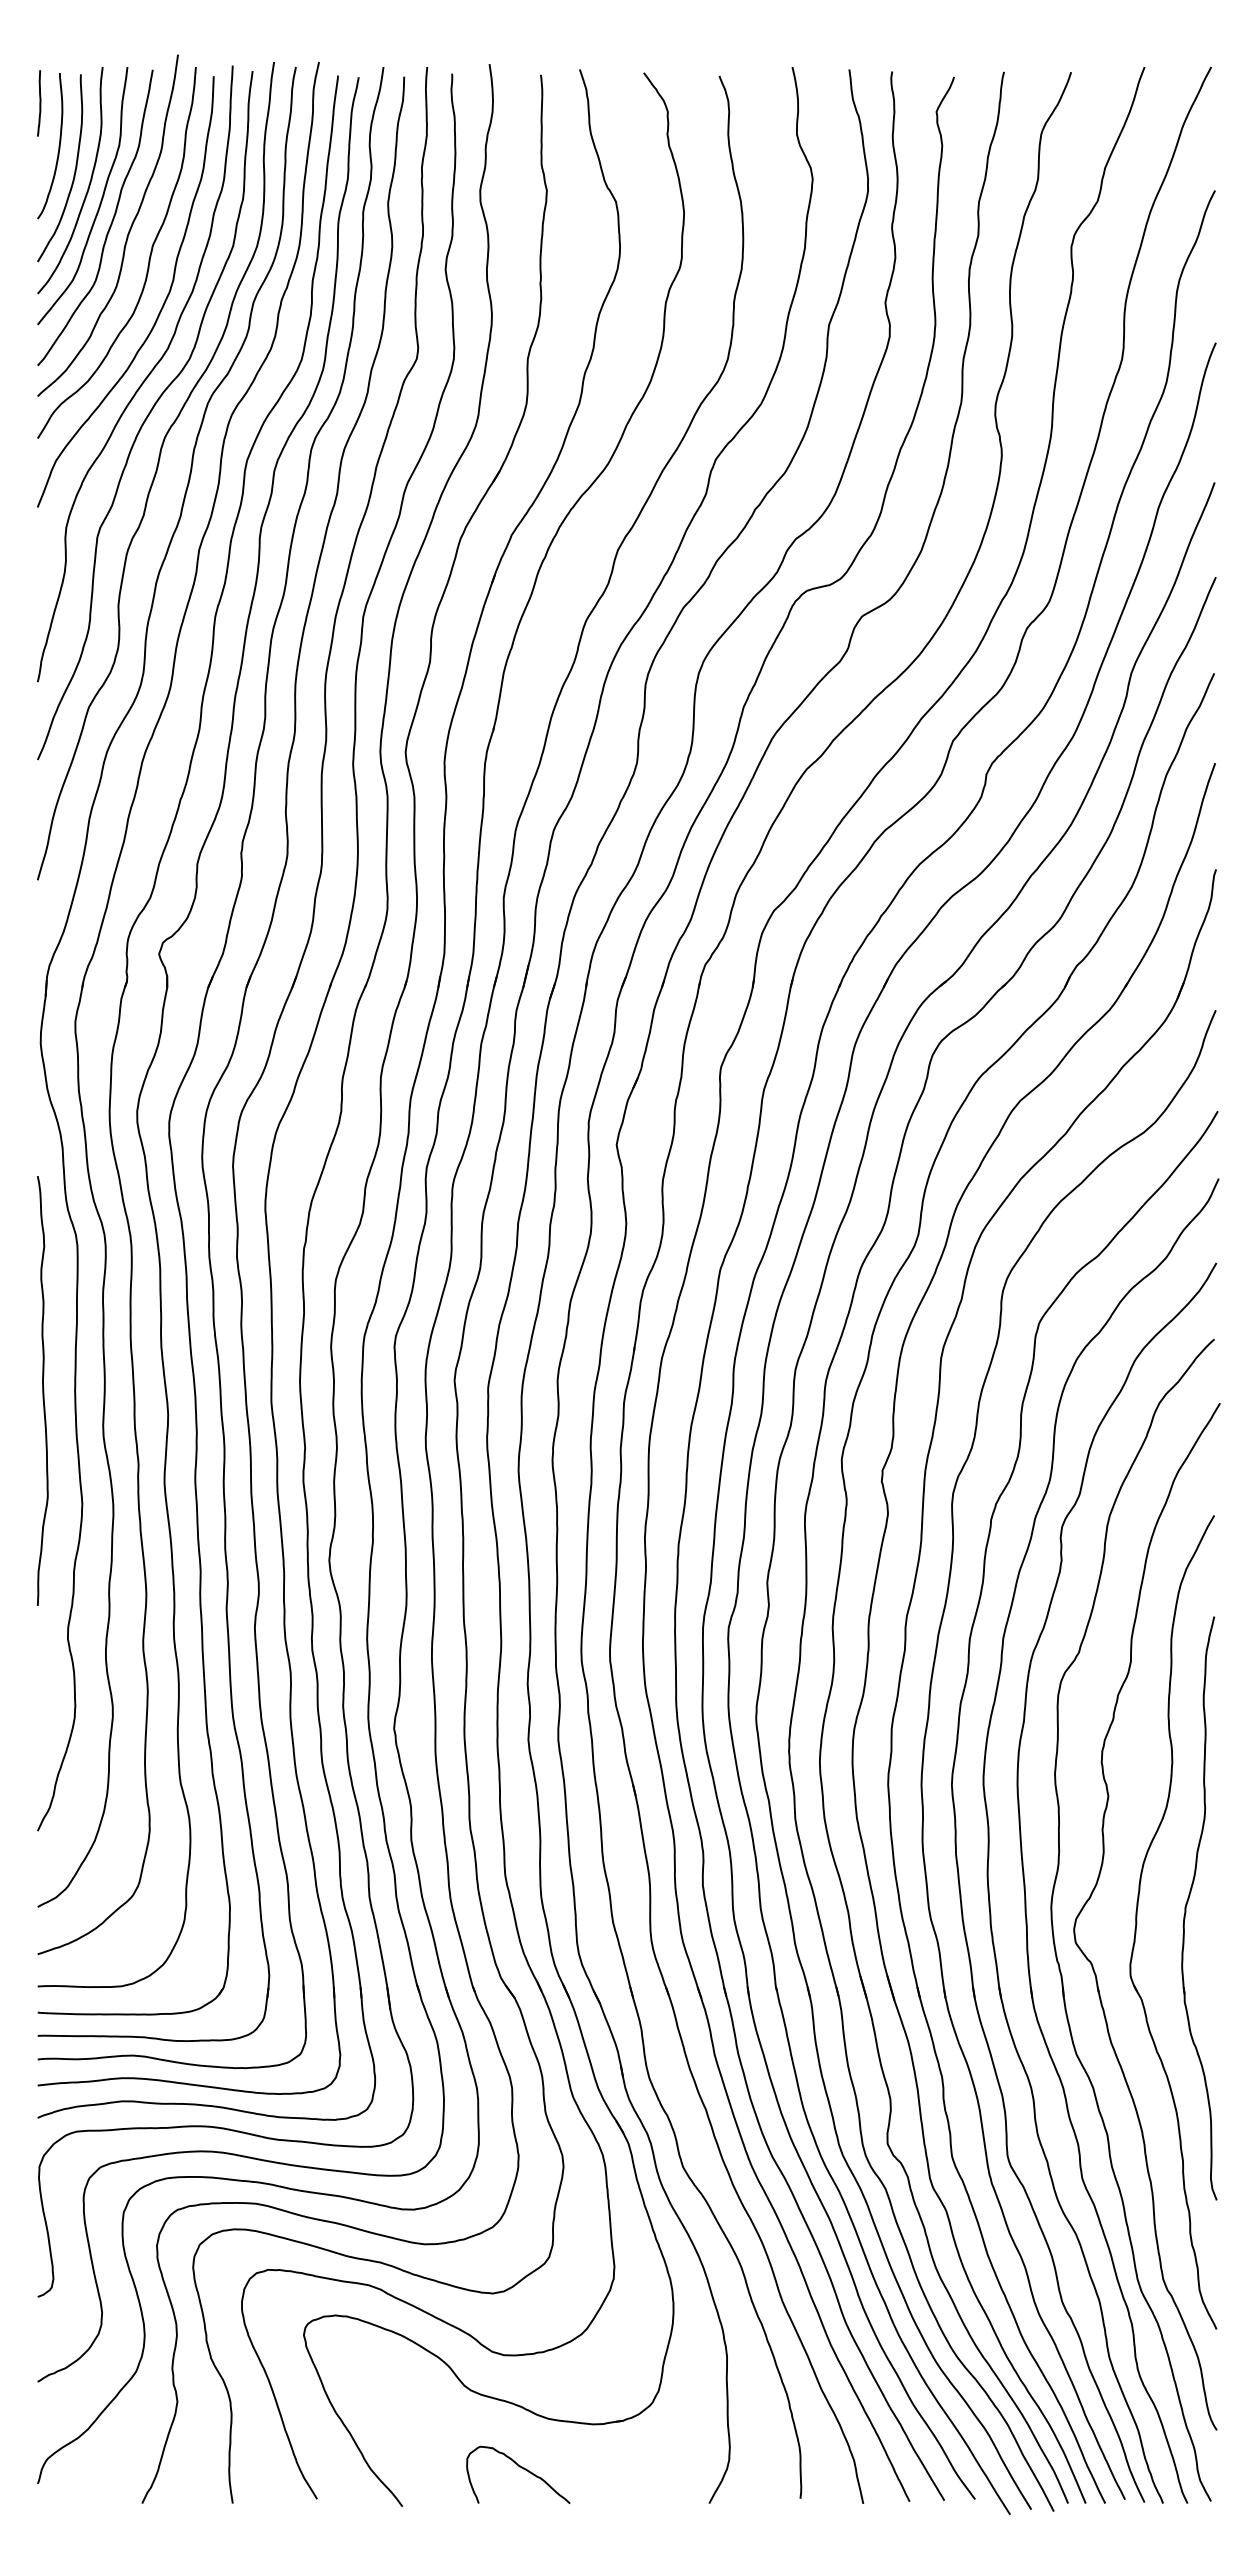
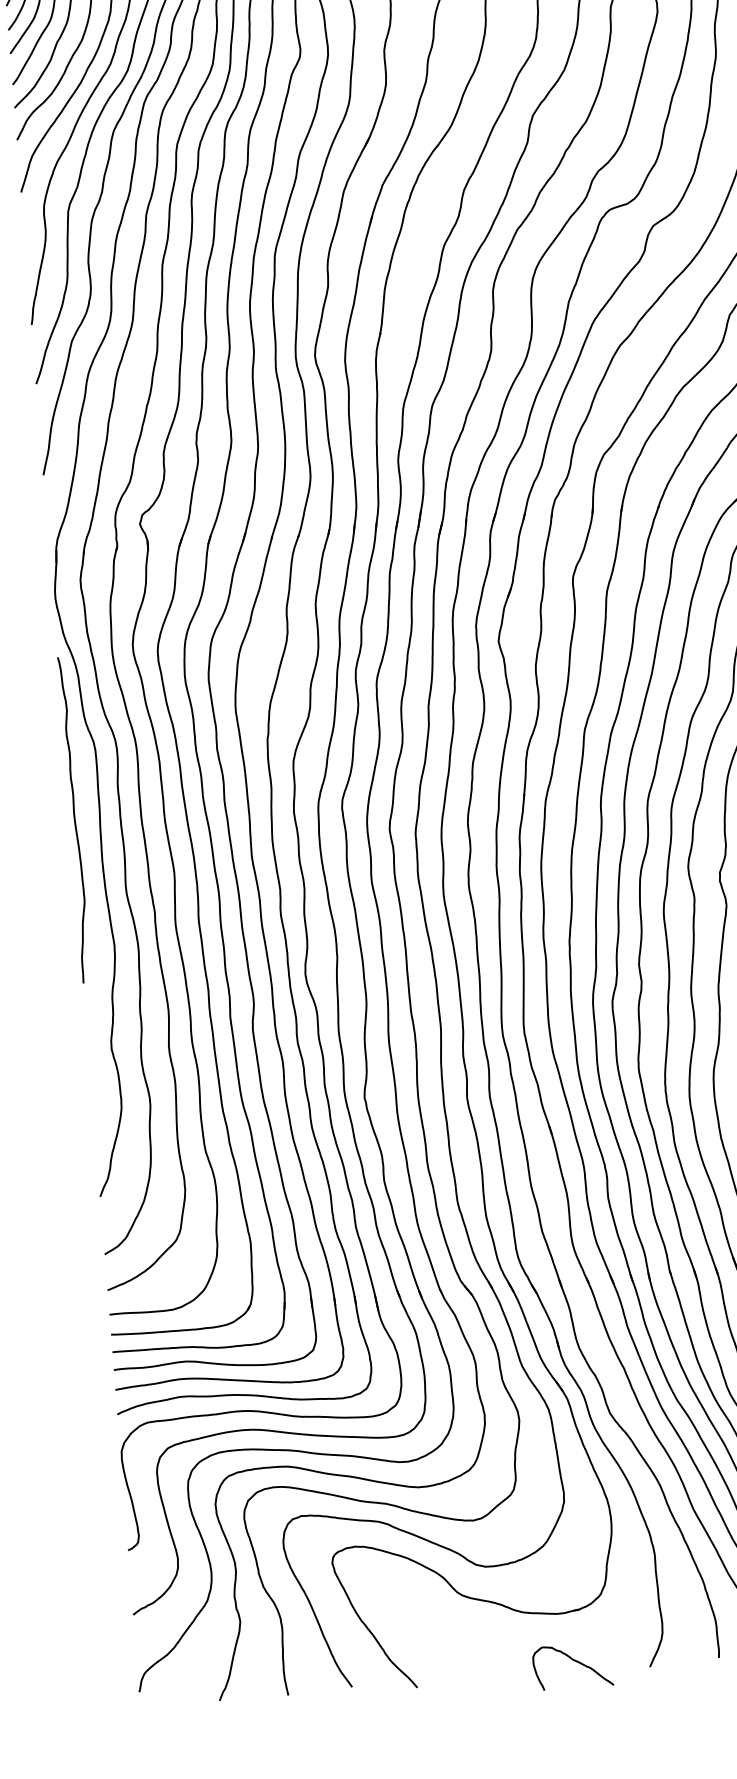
curve: (42, 1390) -> (74, 819), moved
curve: (521, 2468) -> (574, 1661), moved

